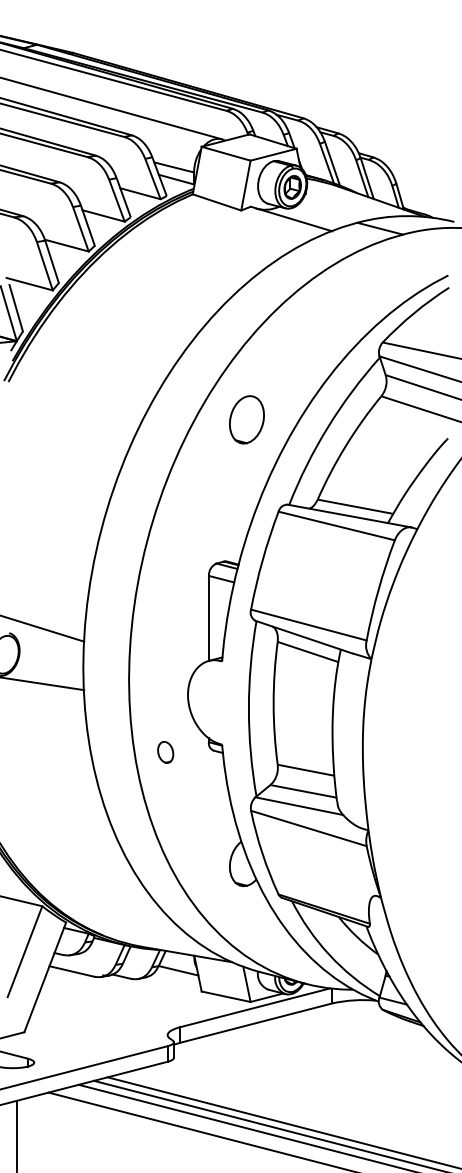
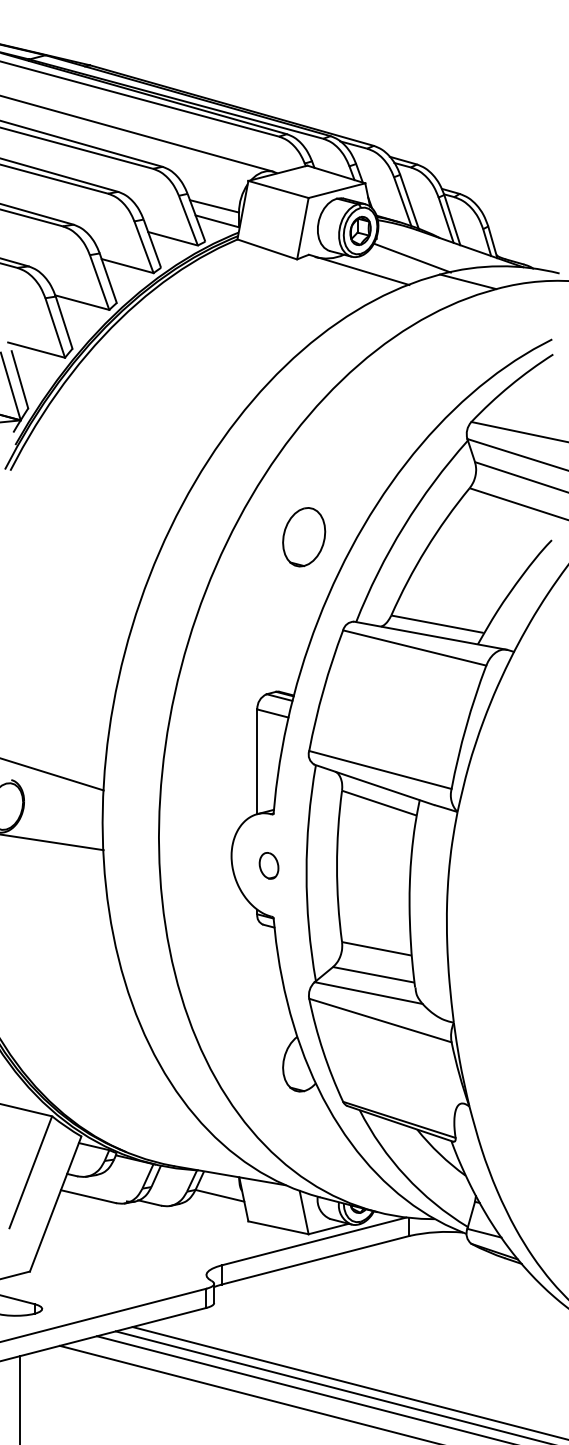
line: (334, 208) -> (411, 257), added
part: (247, 420) -> (304, 537), moved
part: (165, 752) -> (268, 865), moved

